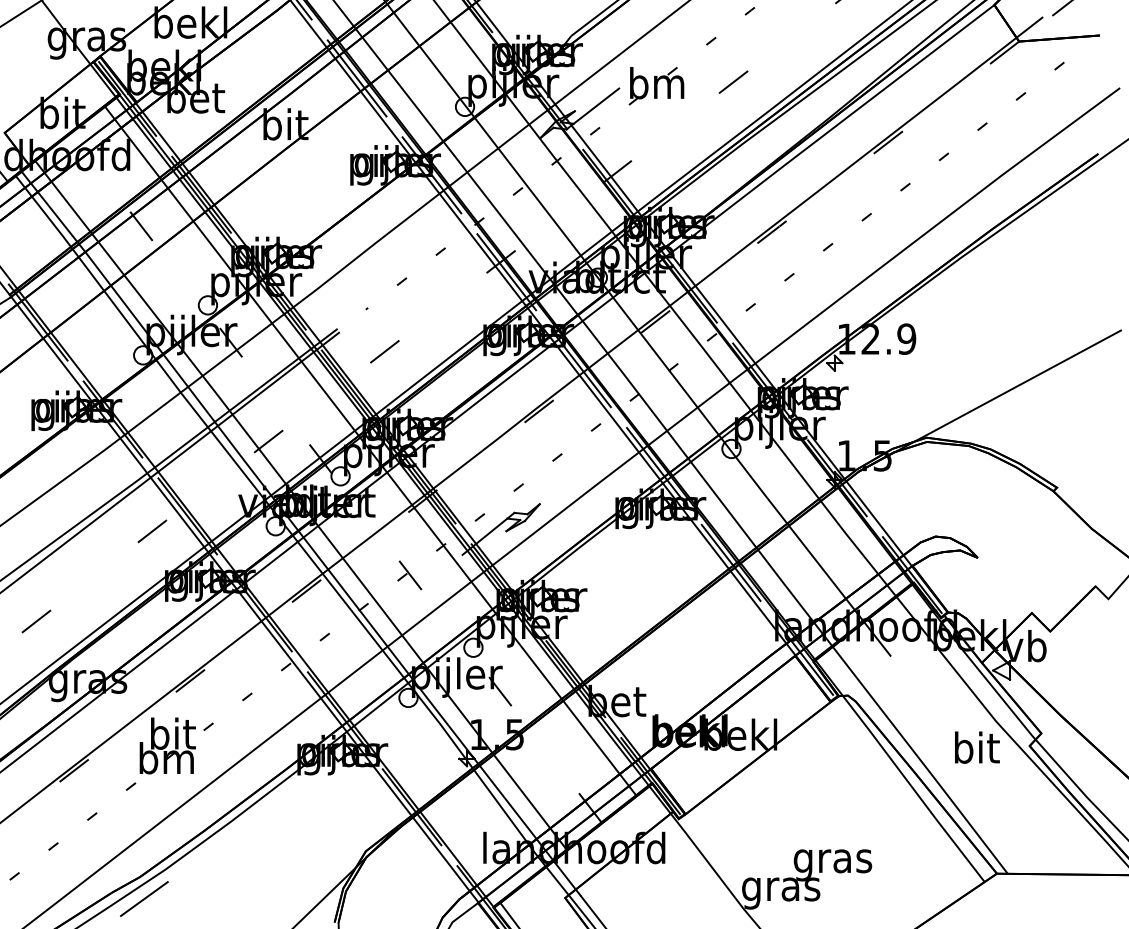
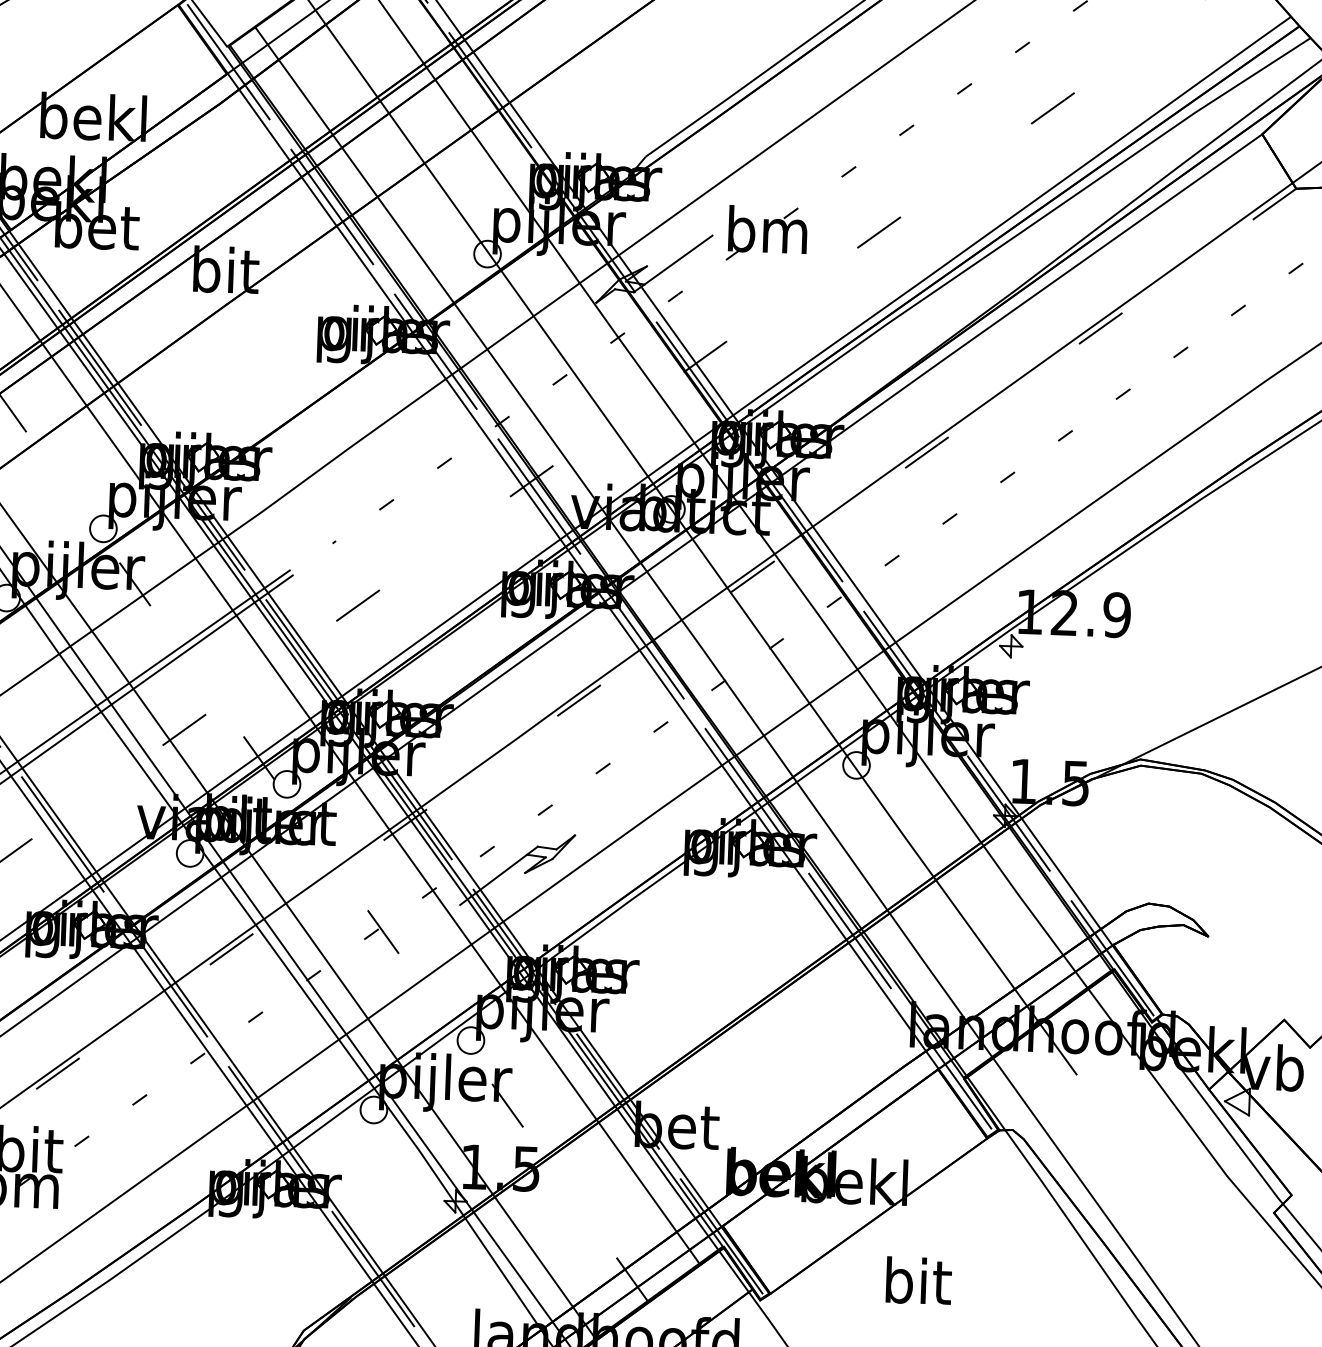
text: (977, 747) -> (919, 1280), moved

